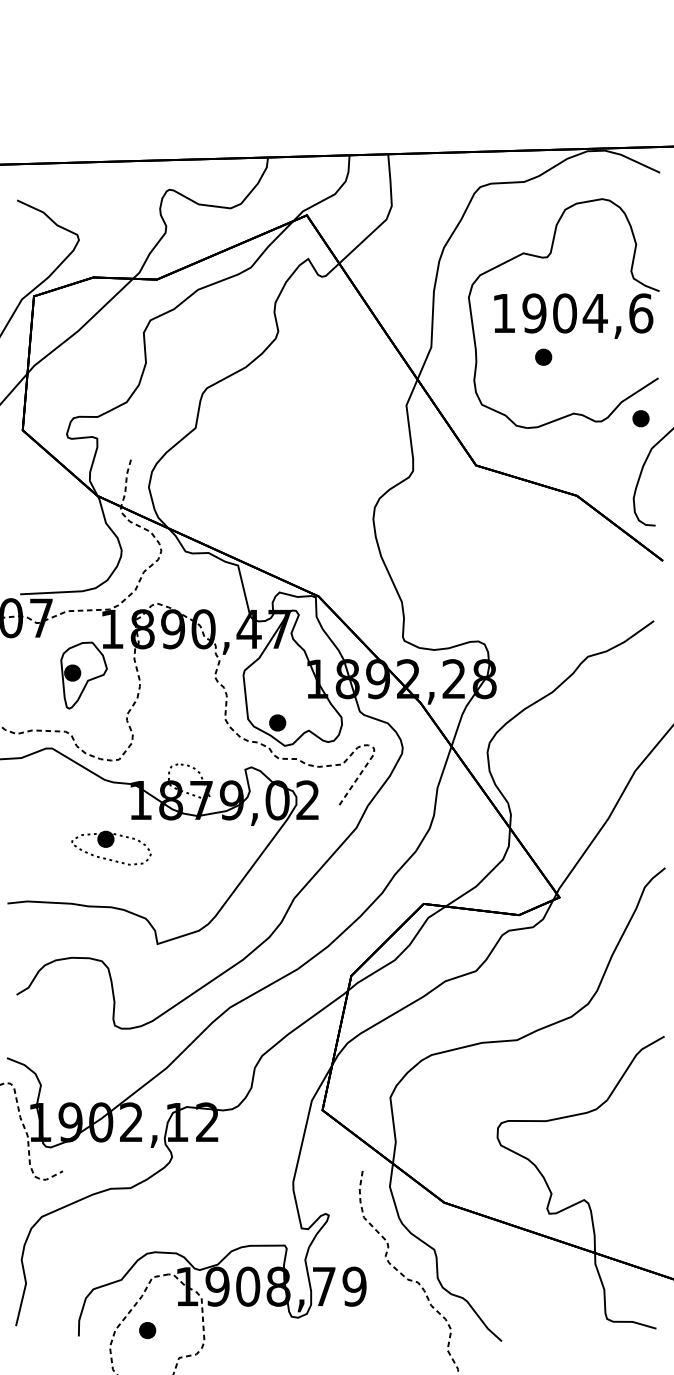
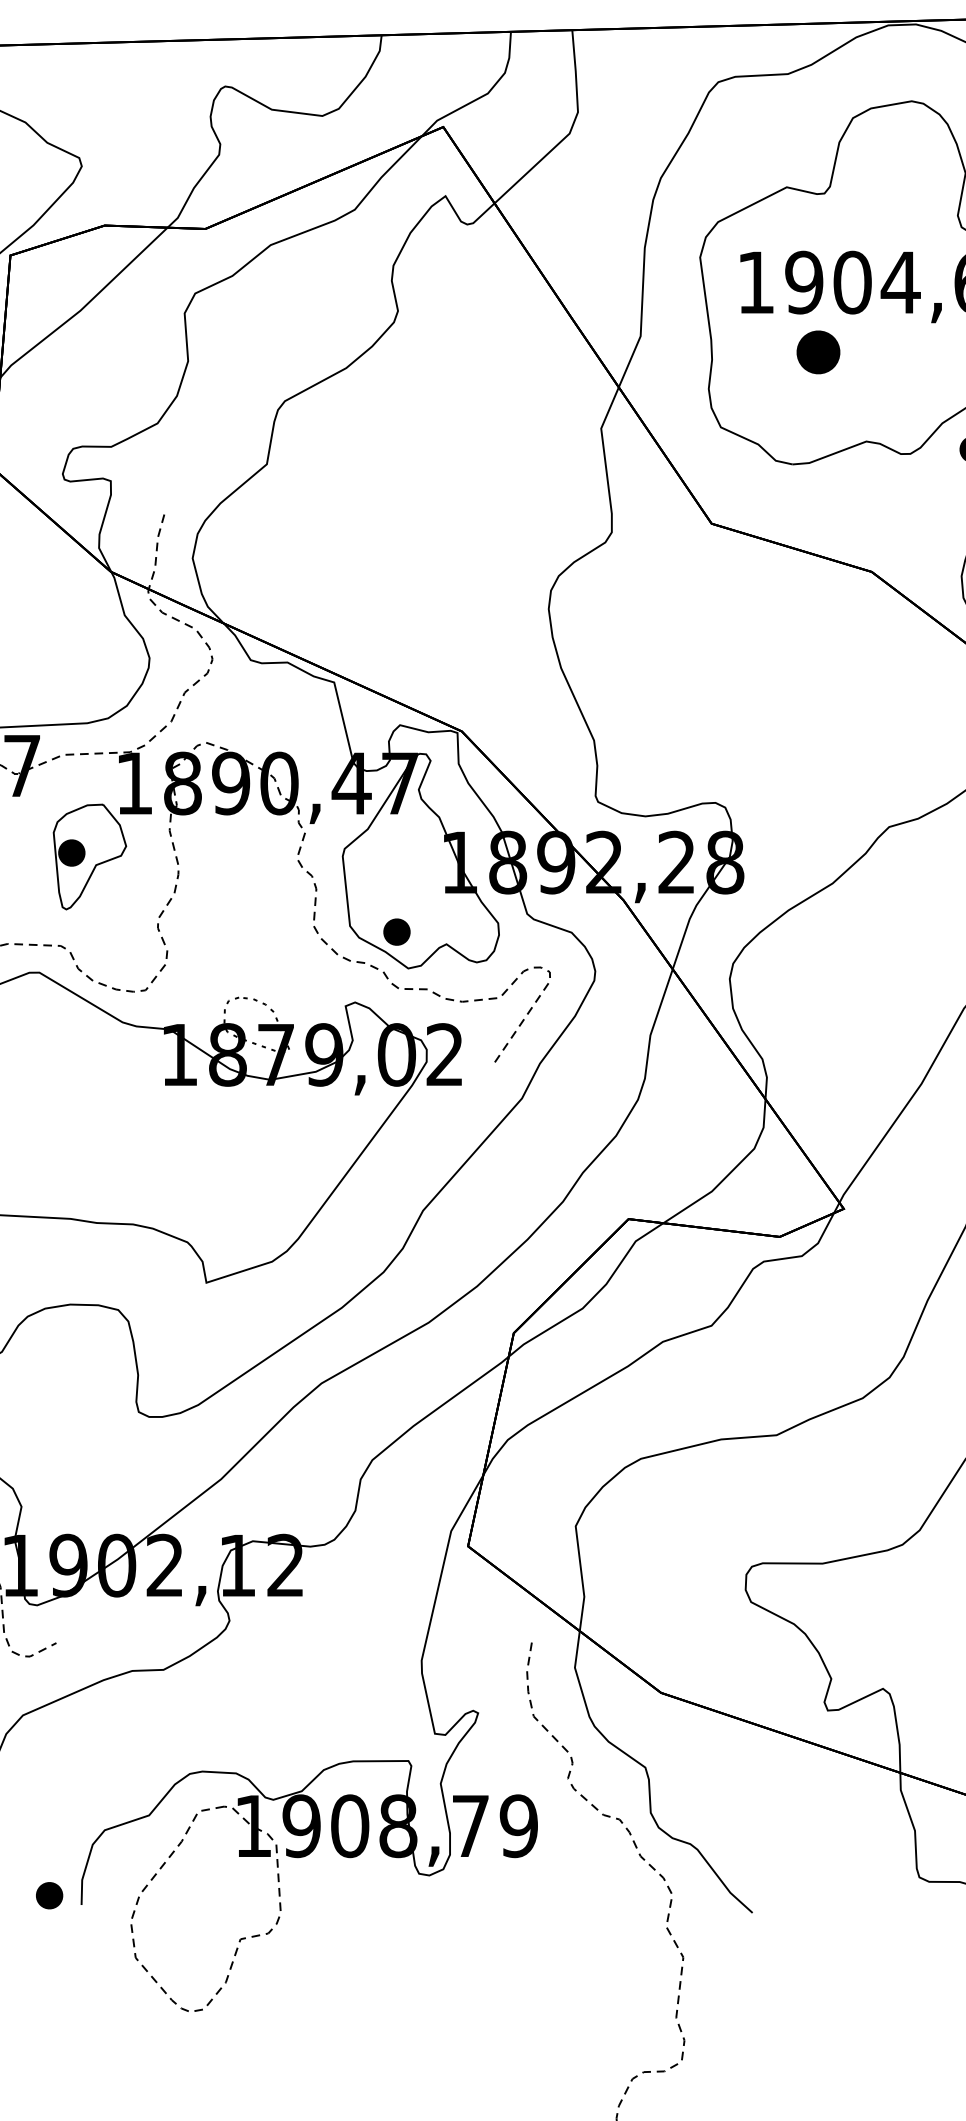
part: (543, 356) -> (818, 350), size x1.6
part: (111, 847) -> (133, 1129), removed
part: (147, 1330) -> (49, 1895), moved

